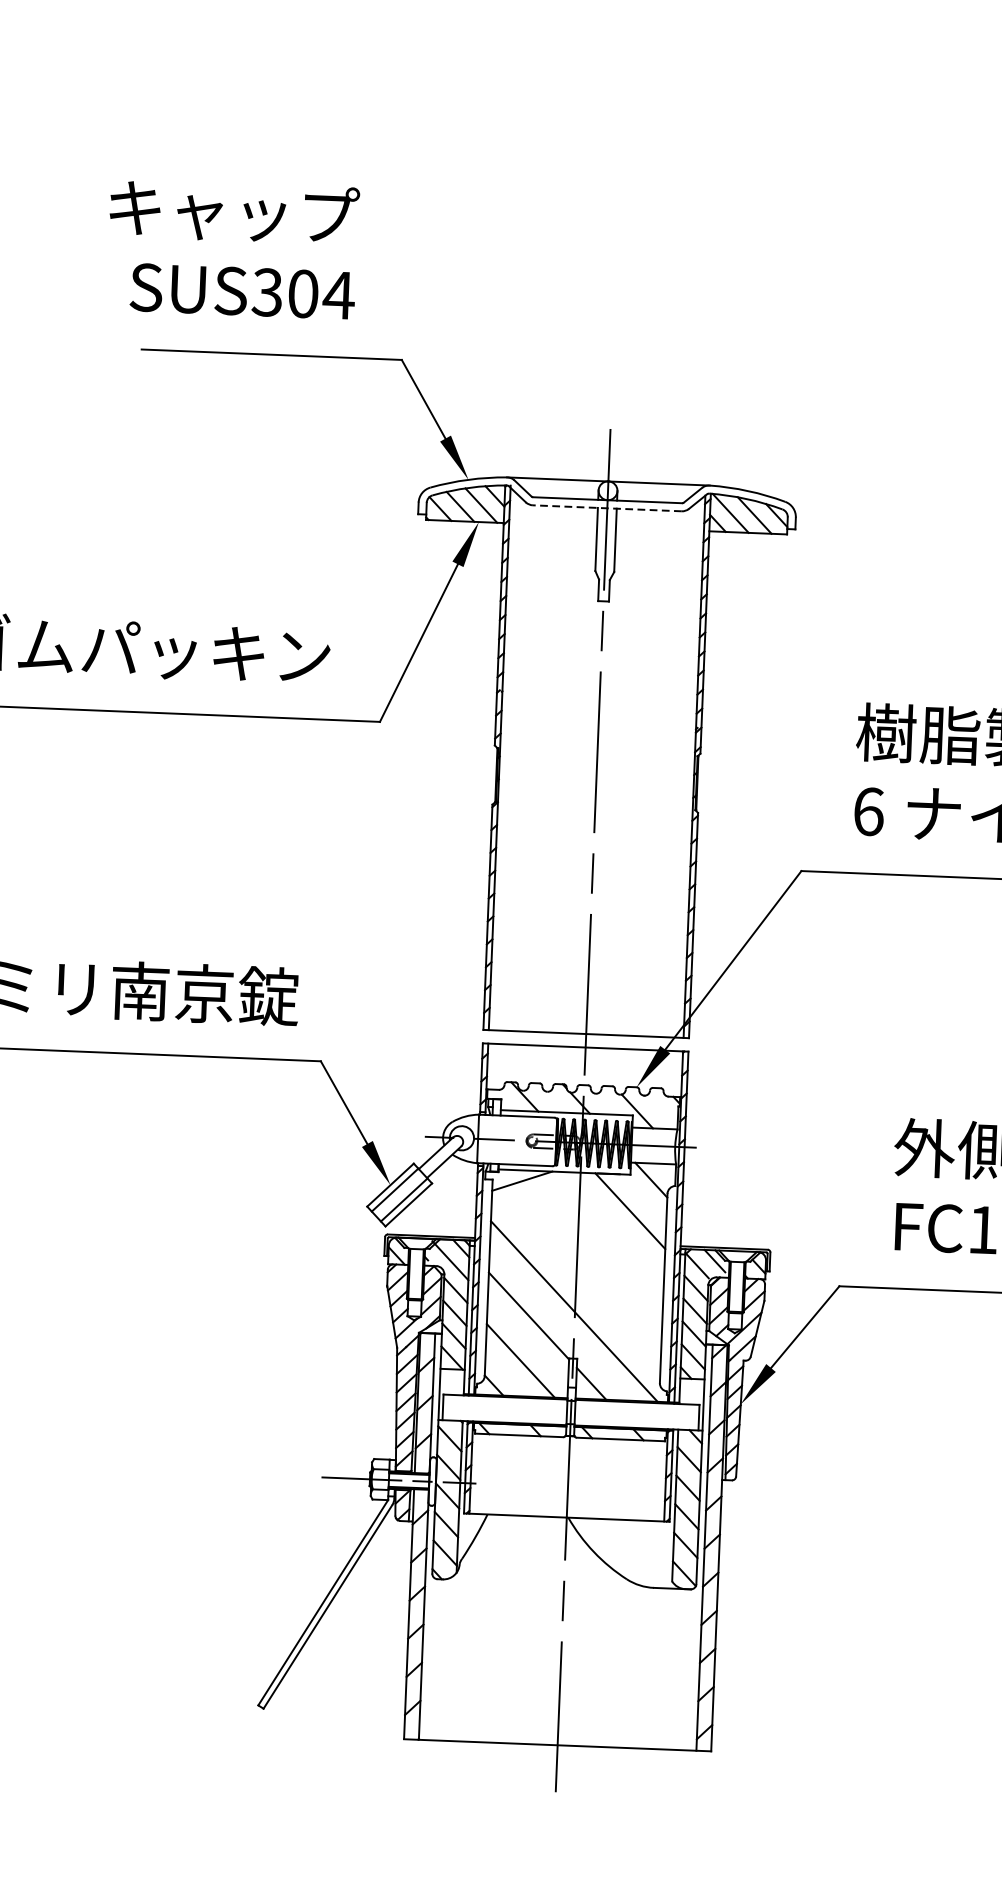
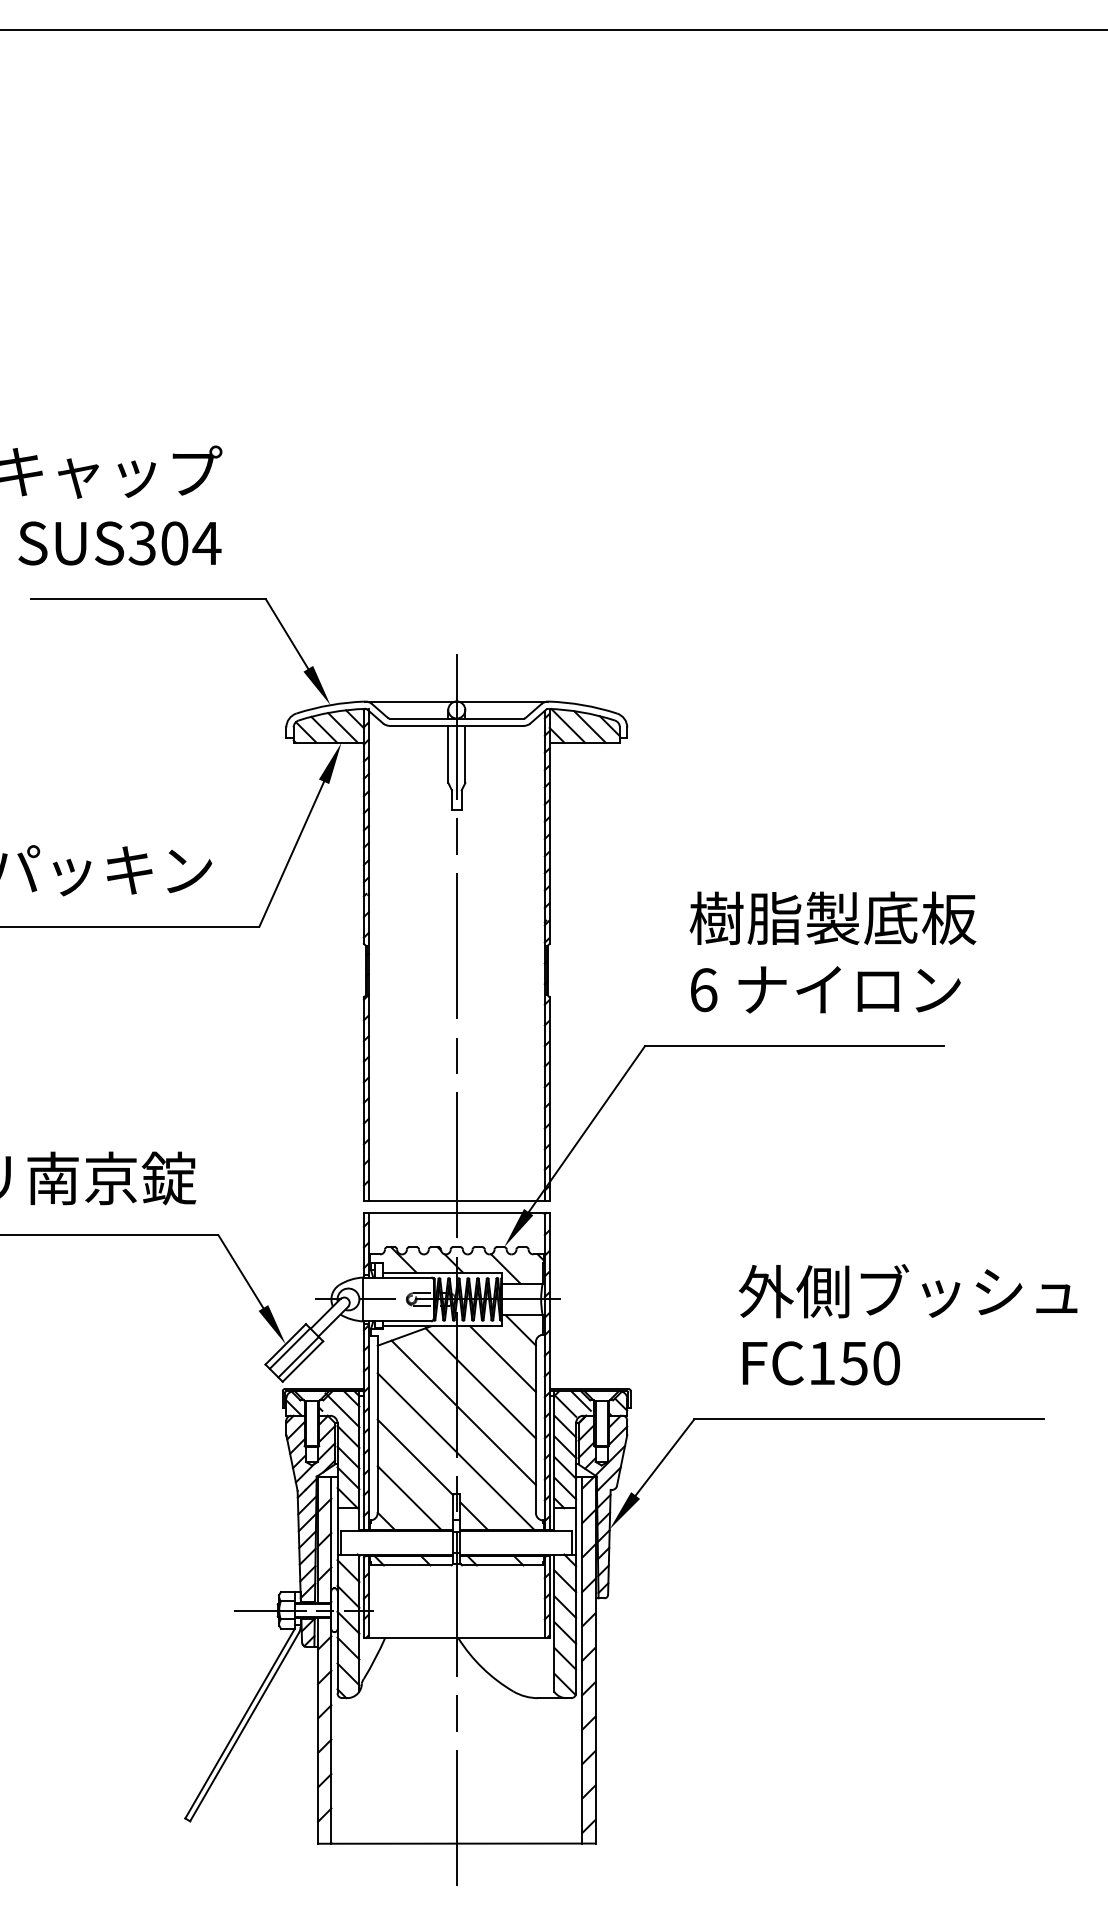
line: (607, 507) -> (456, 725), dashed -> solid
line: (604, 1237) -> (480, 1383), added
line: (584, 1268) -> (463, 1412), added

